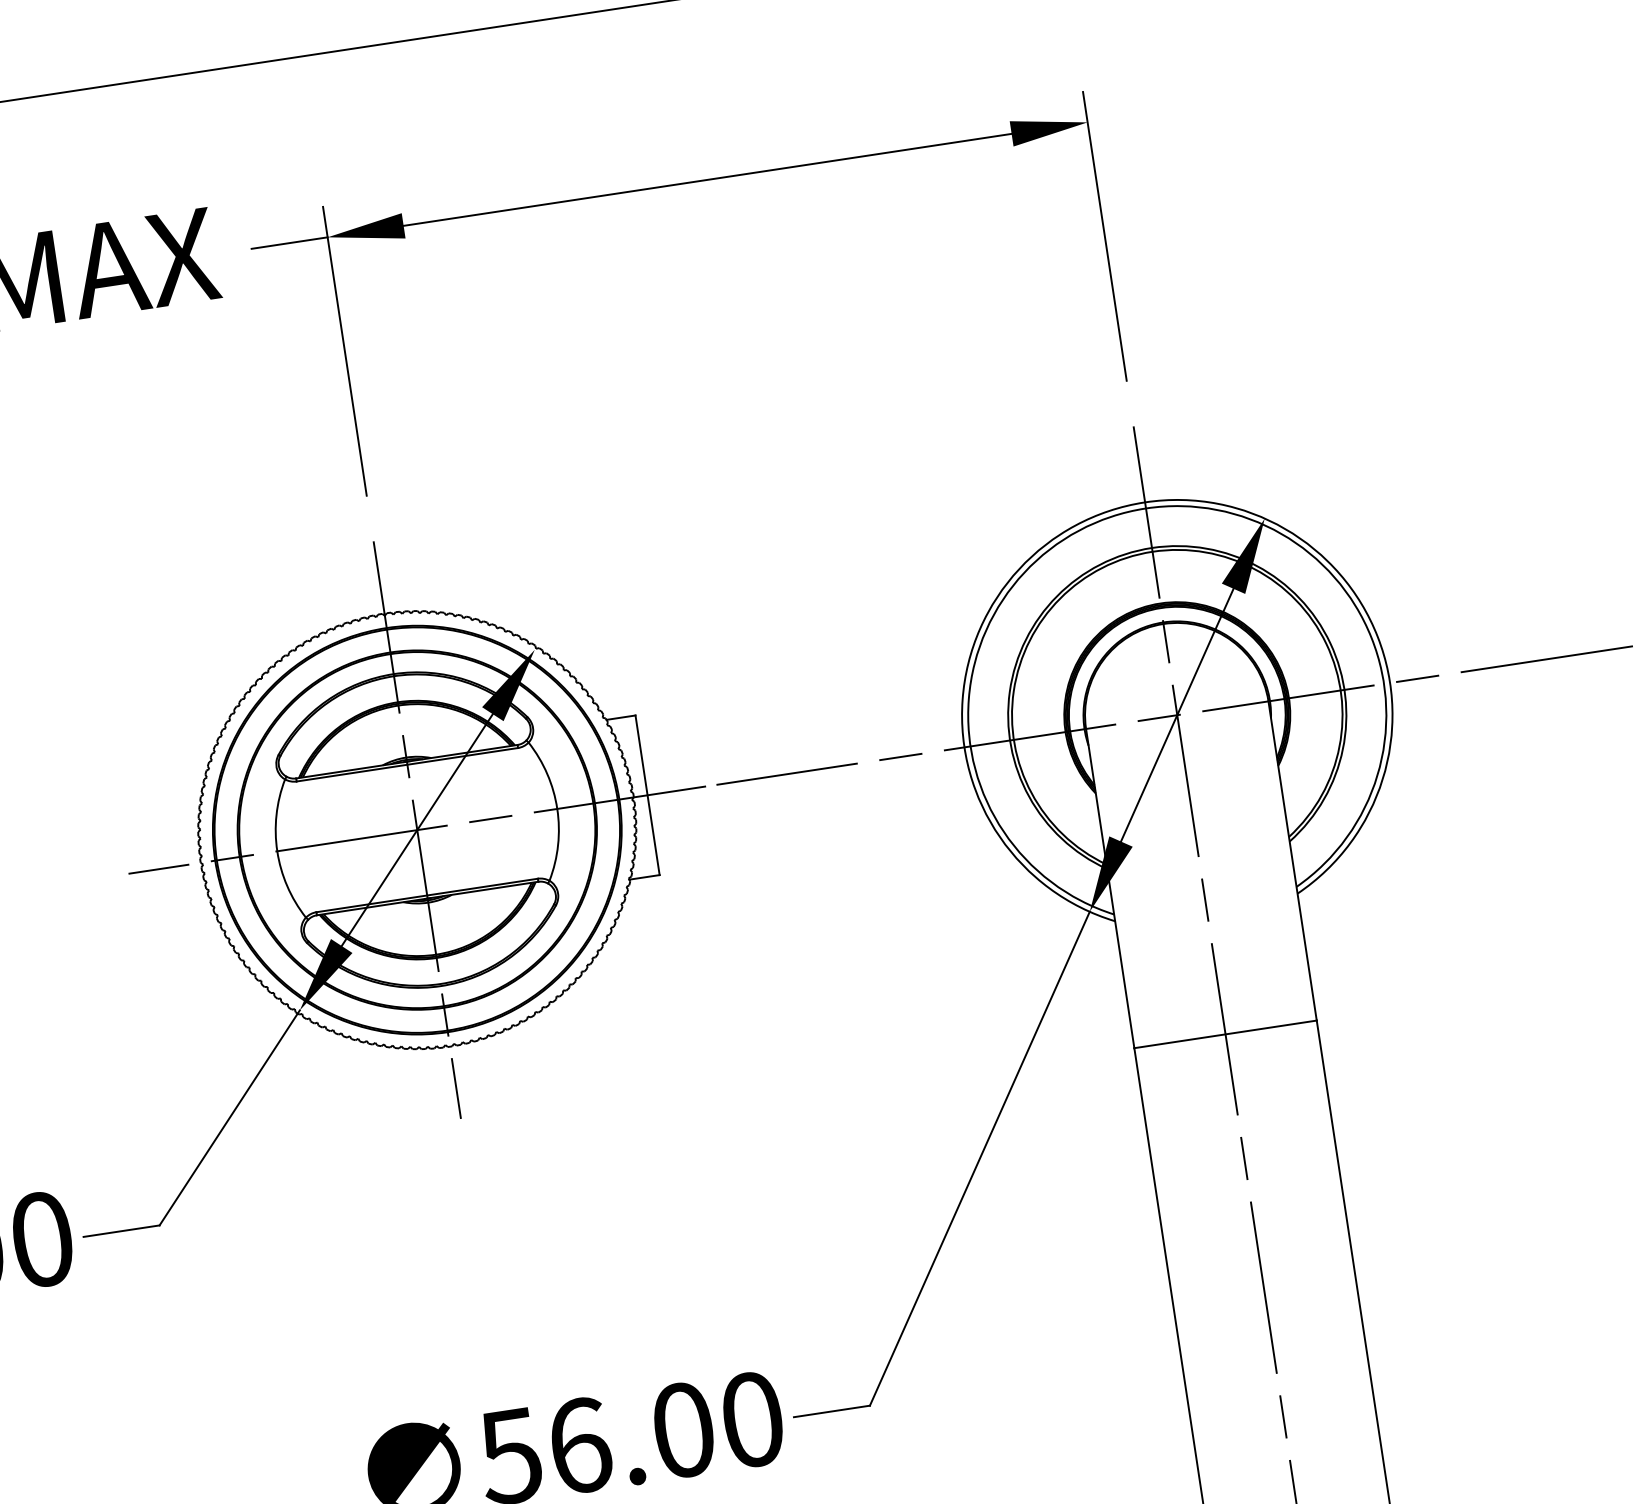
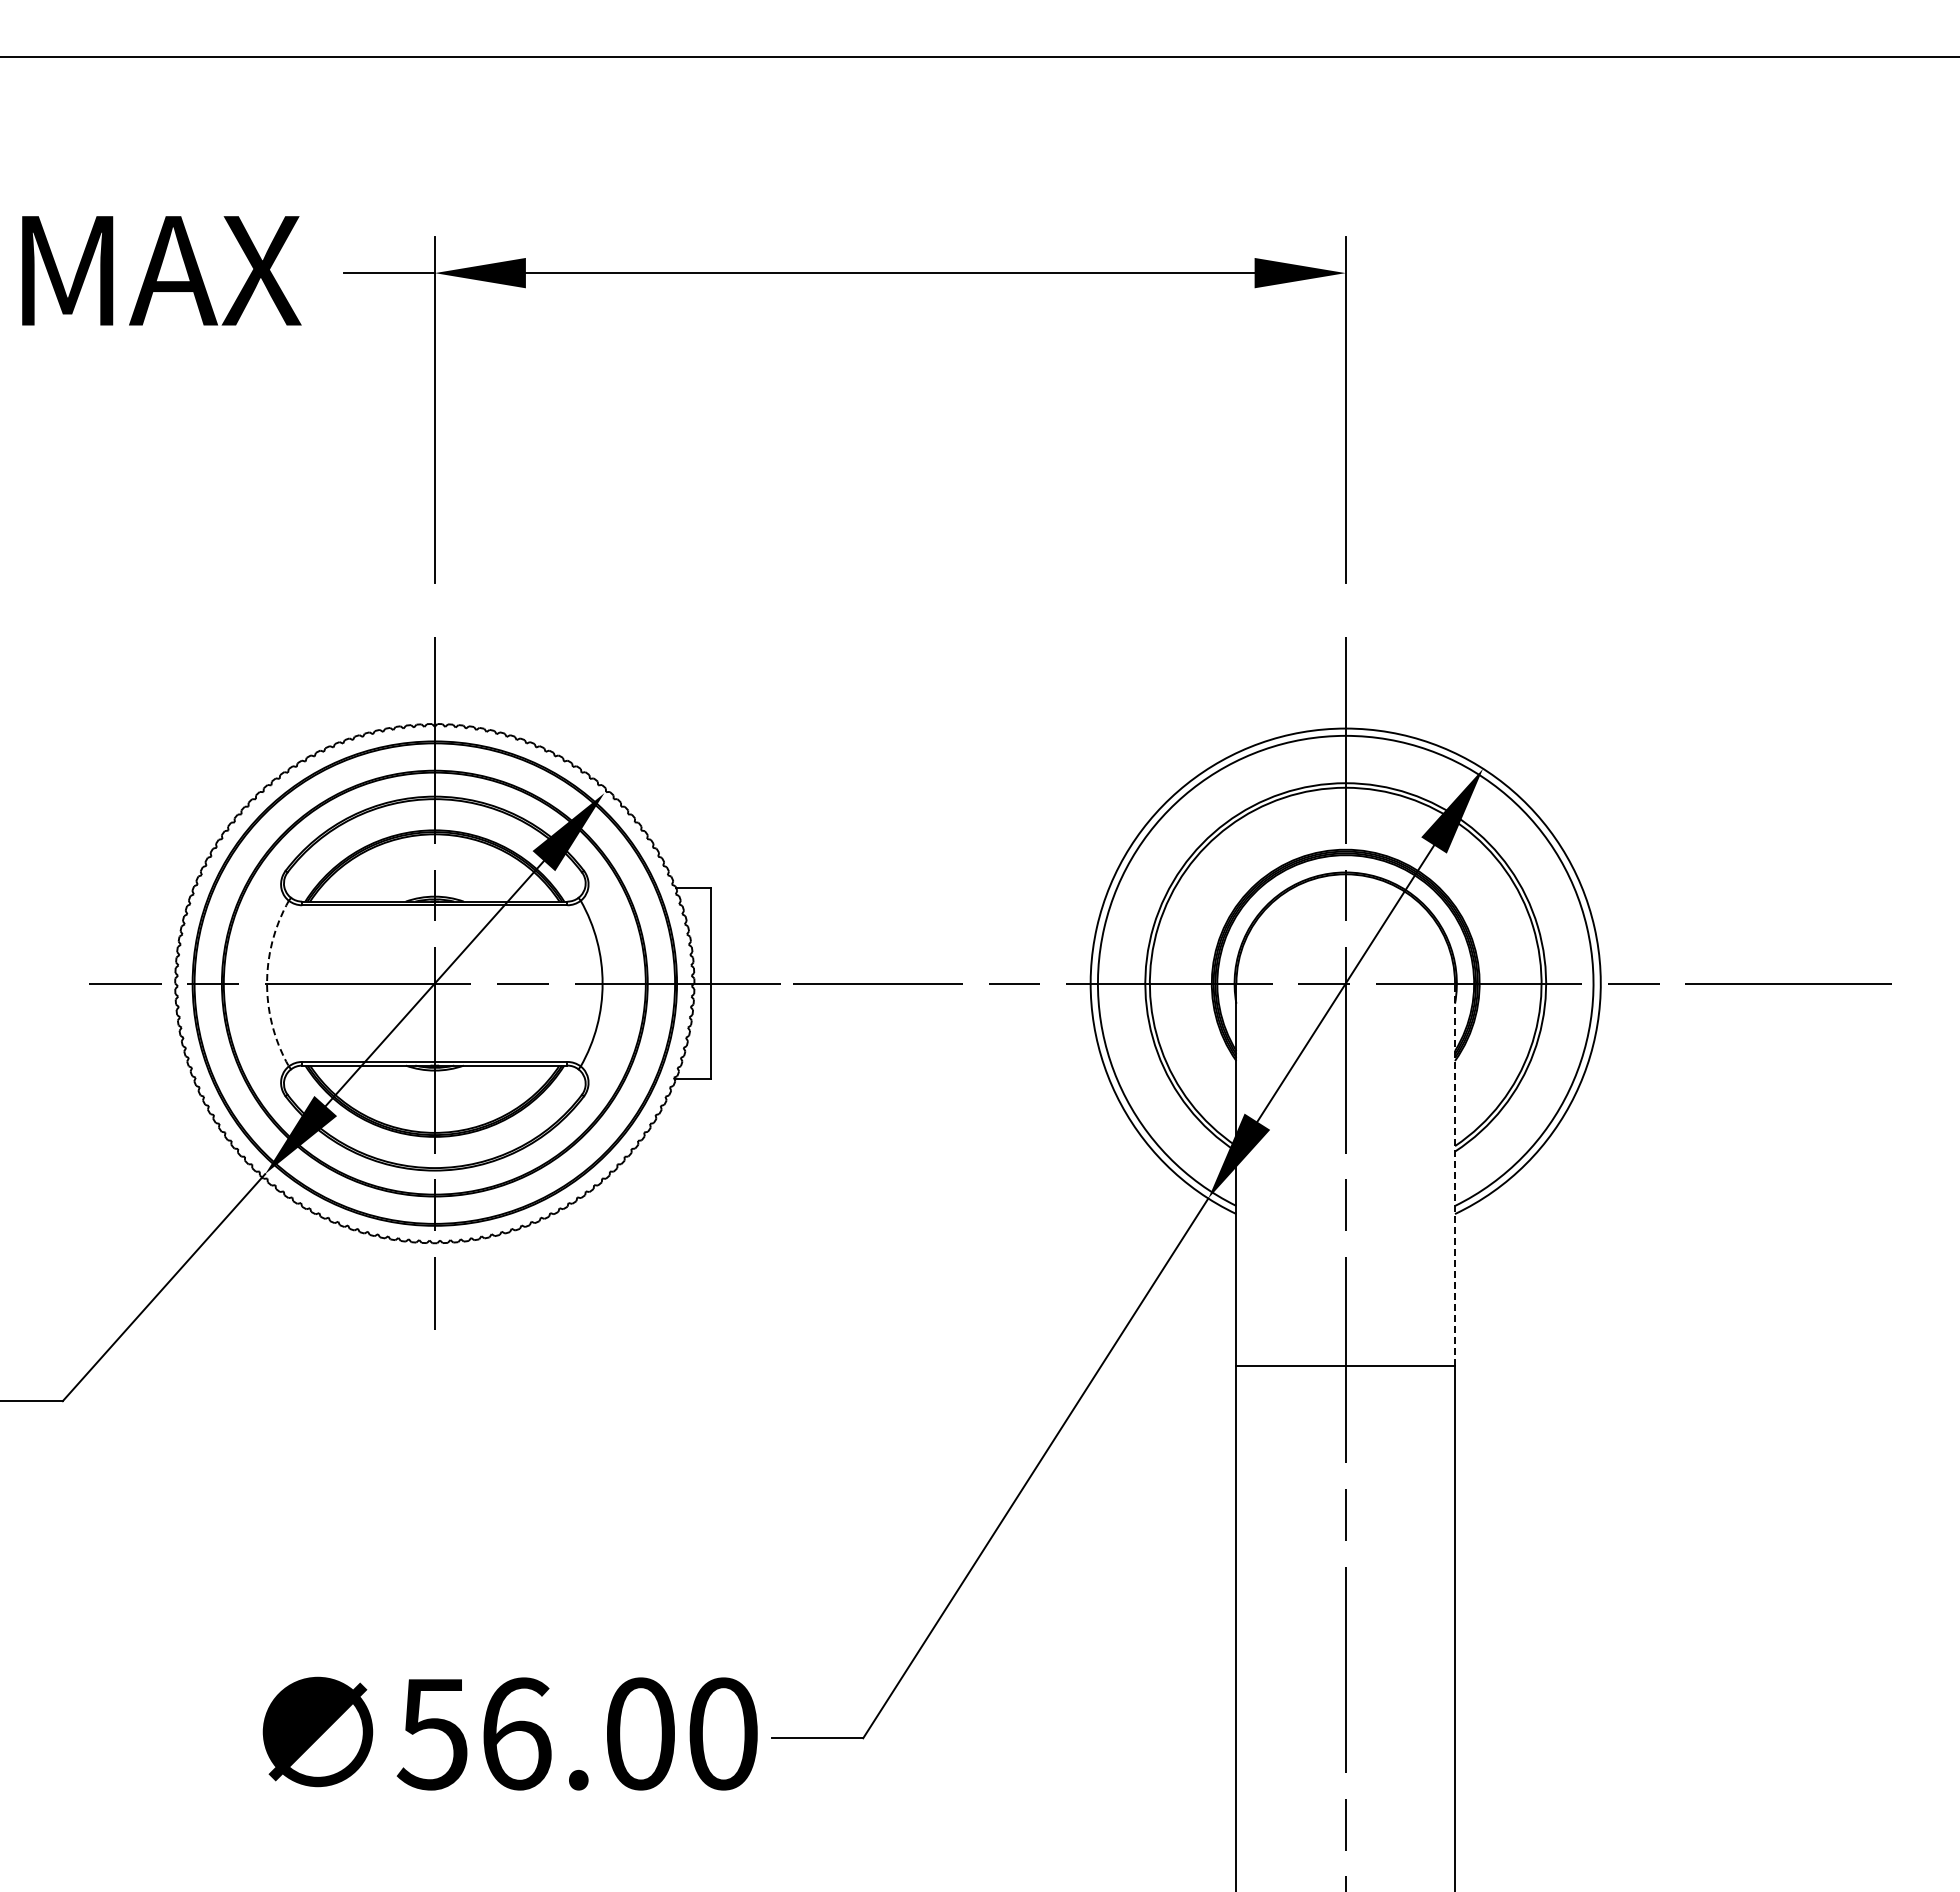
arc: (277, 851) -> (267, 983), solid -> dashed
line: (1292, 860) -> (1455, 1174), solid -> dashed

